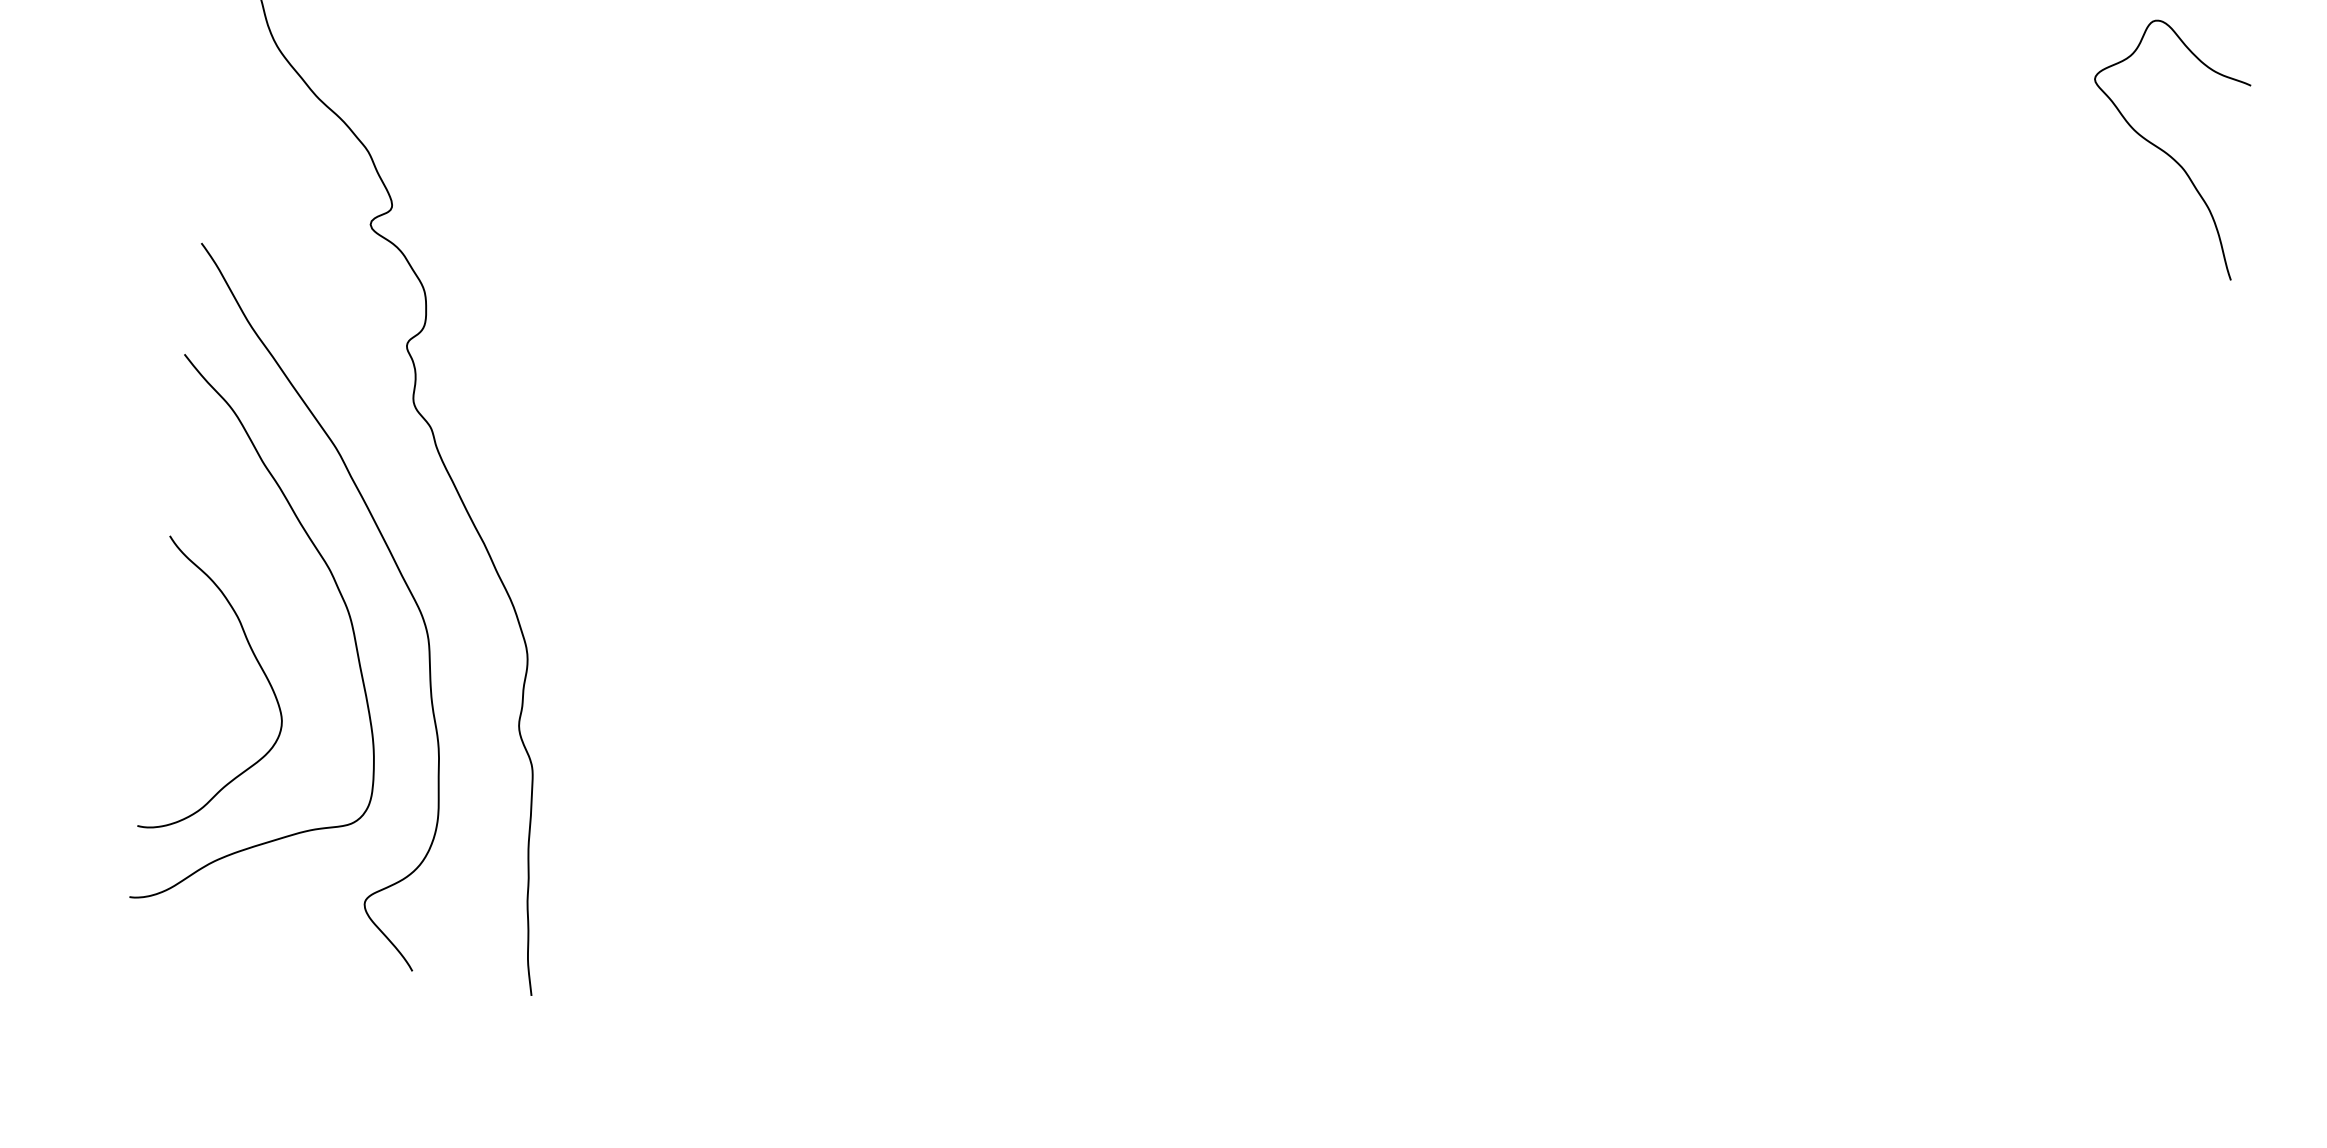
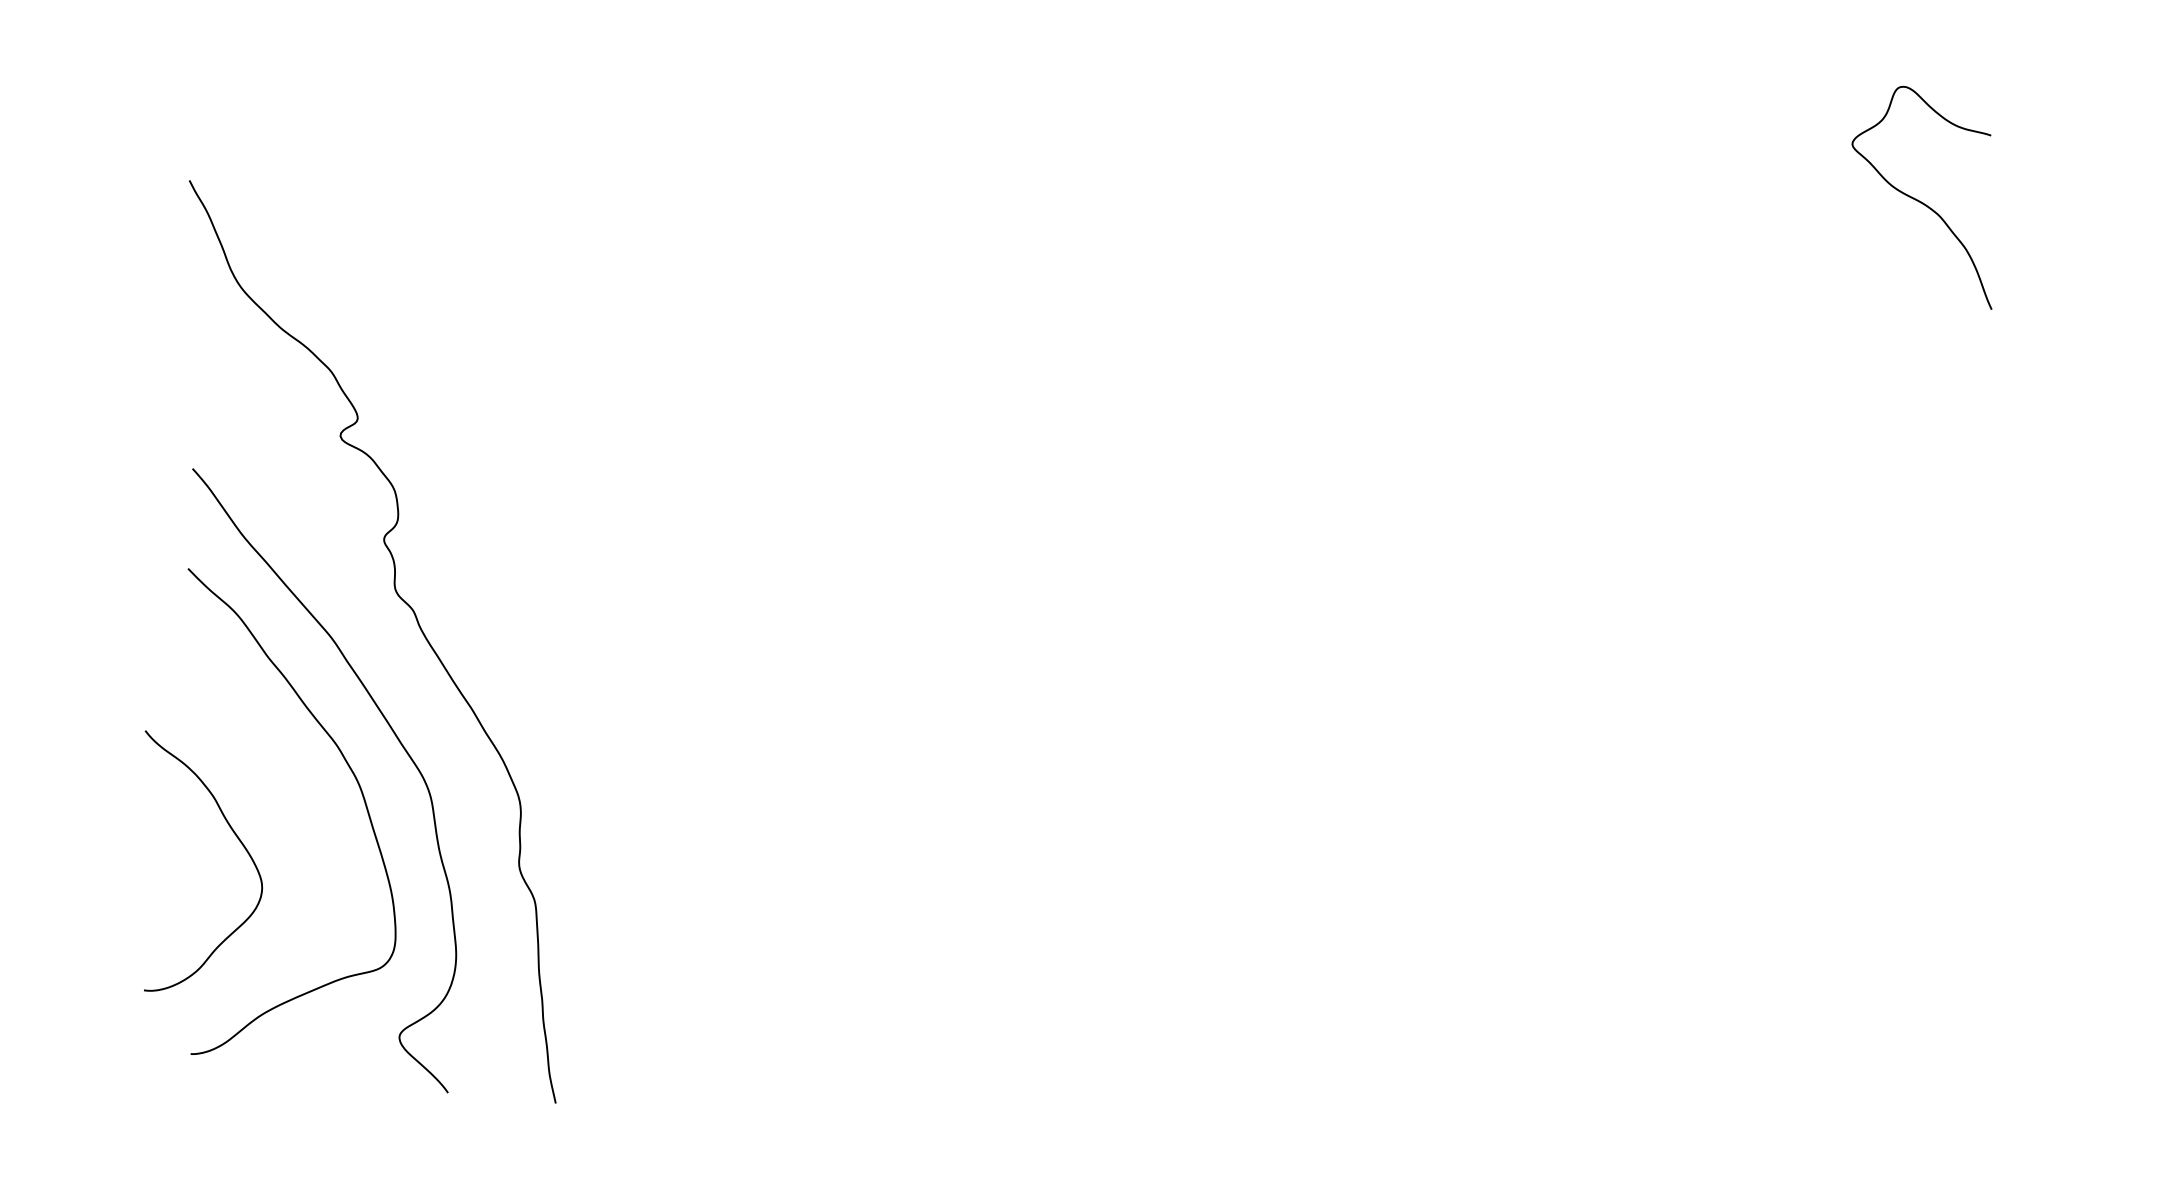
curve: (259, 666) -> (236, 837), moved

